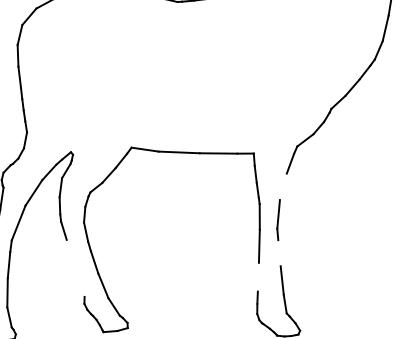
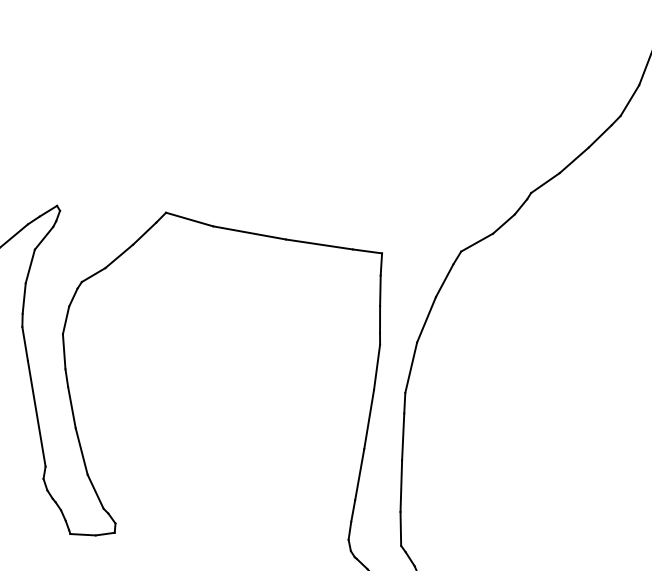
line: (282, 186) -> (425, 319), added
line: (279, 253) -> (403, 437), added
line: (75, 267) -> (36, 412), added
line: (257, 276) -> (358, 473), added

